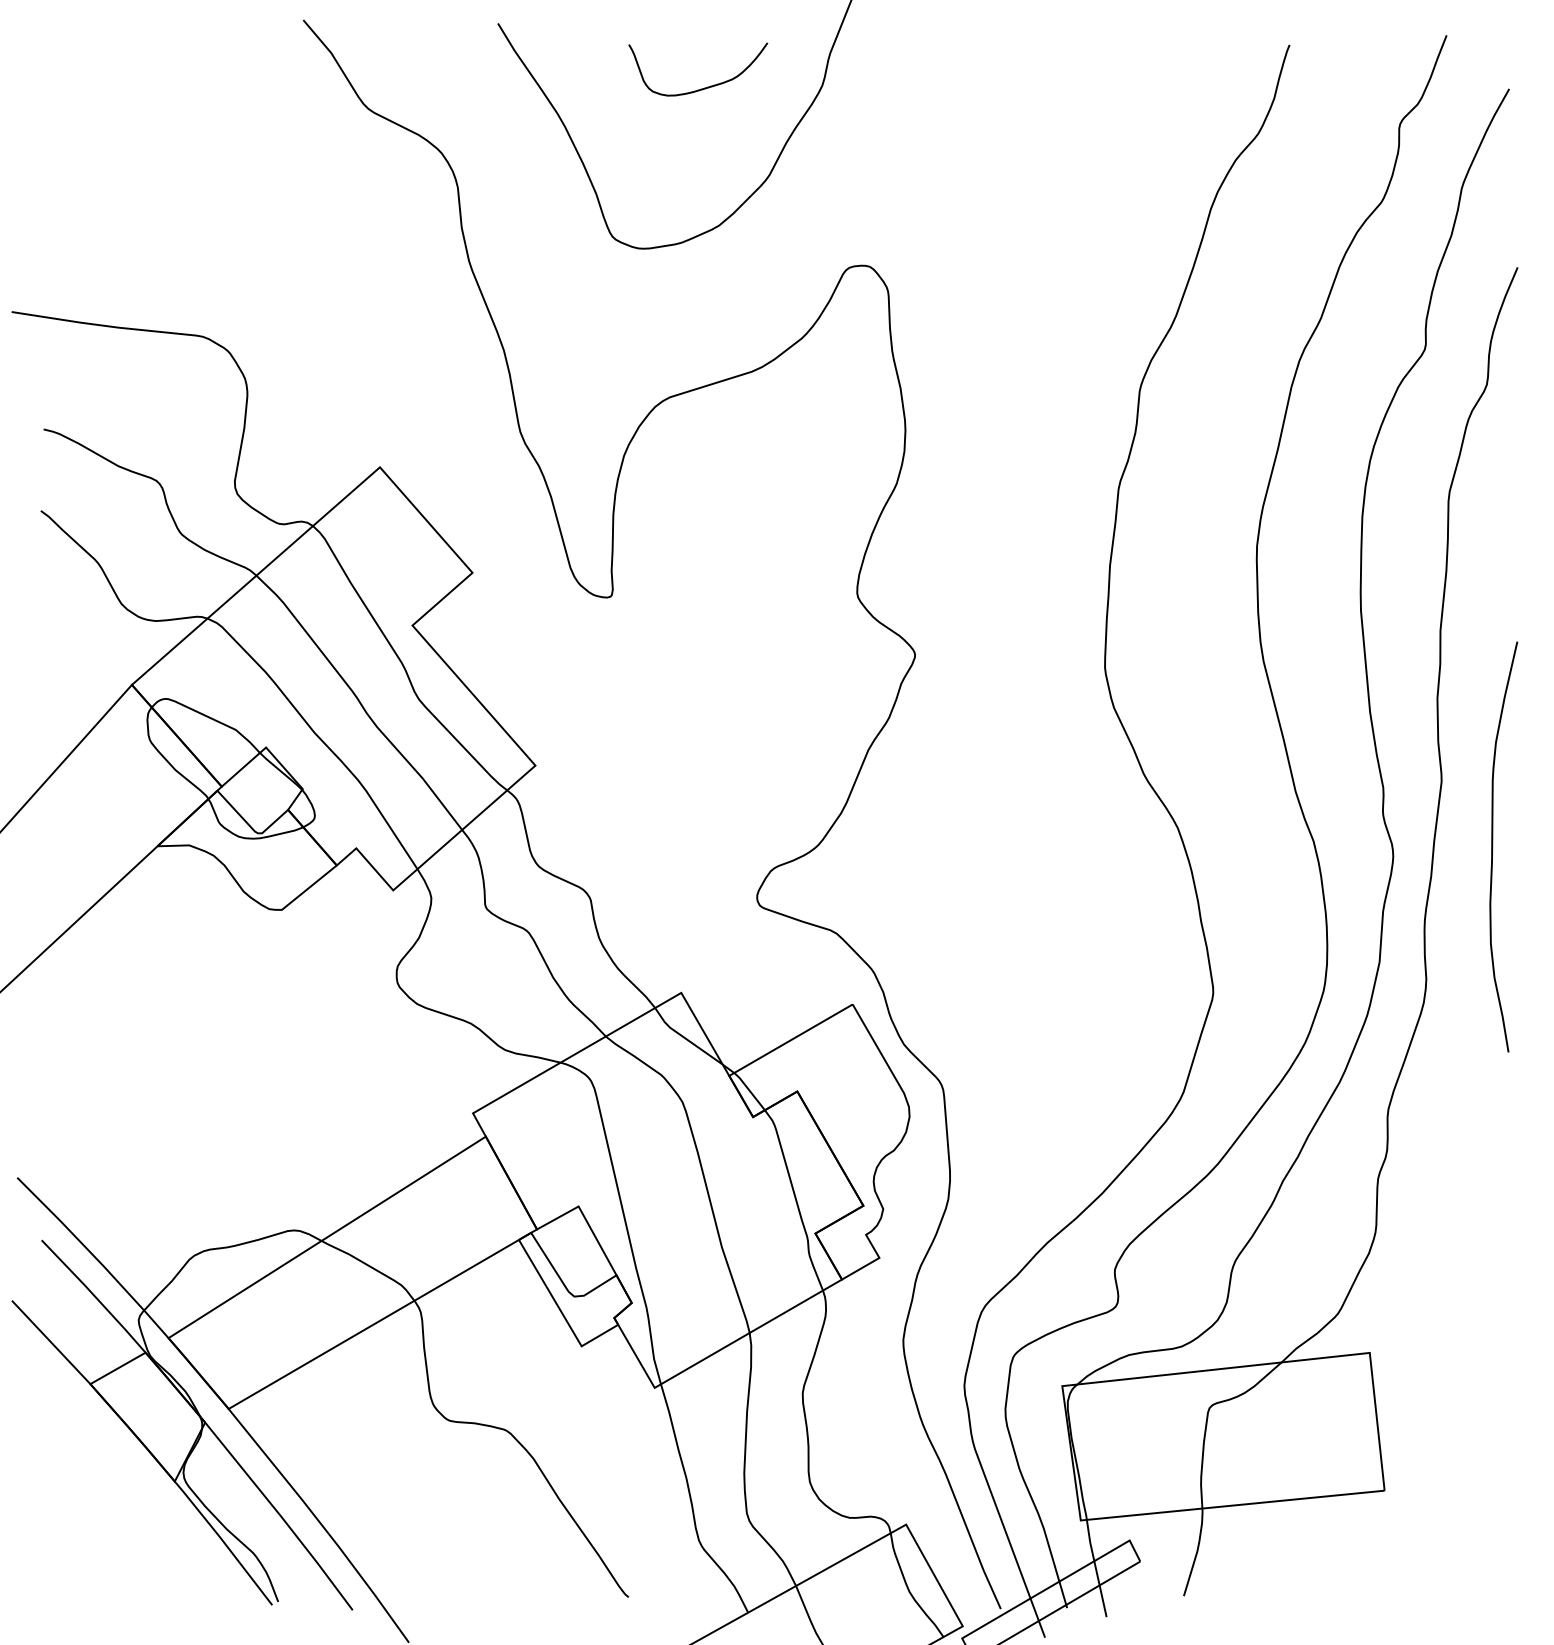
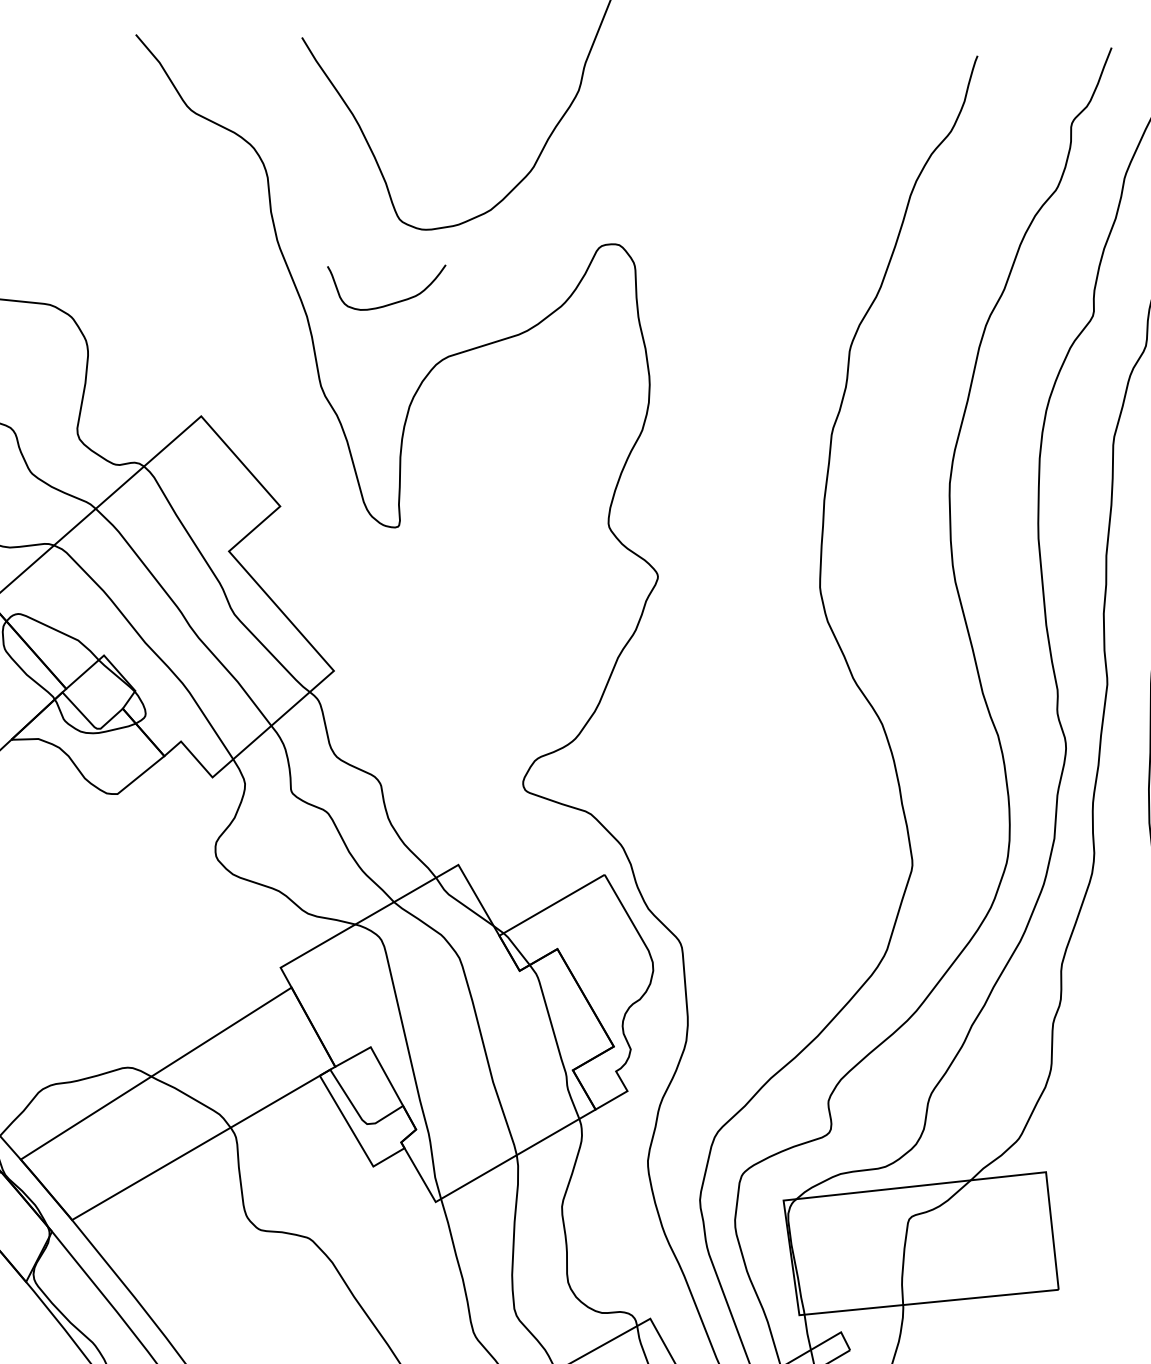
curve: (704, 87) -> (392, 302), moved

